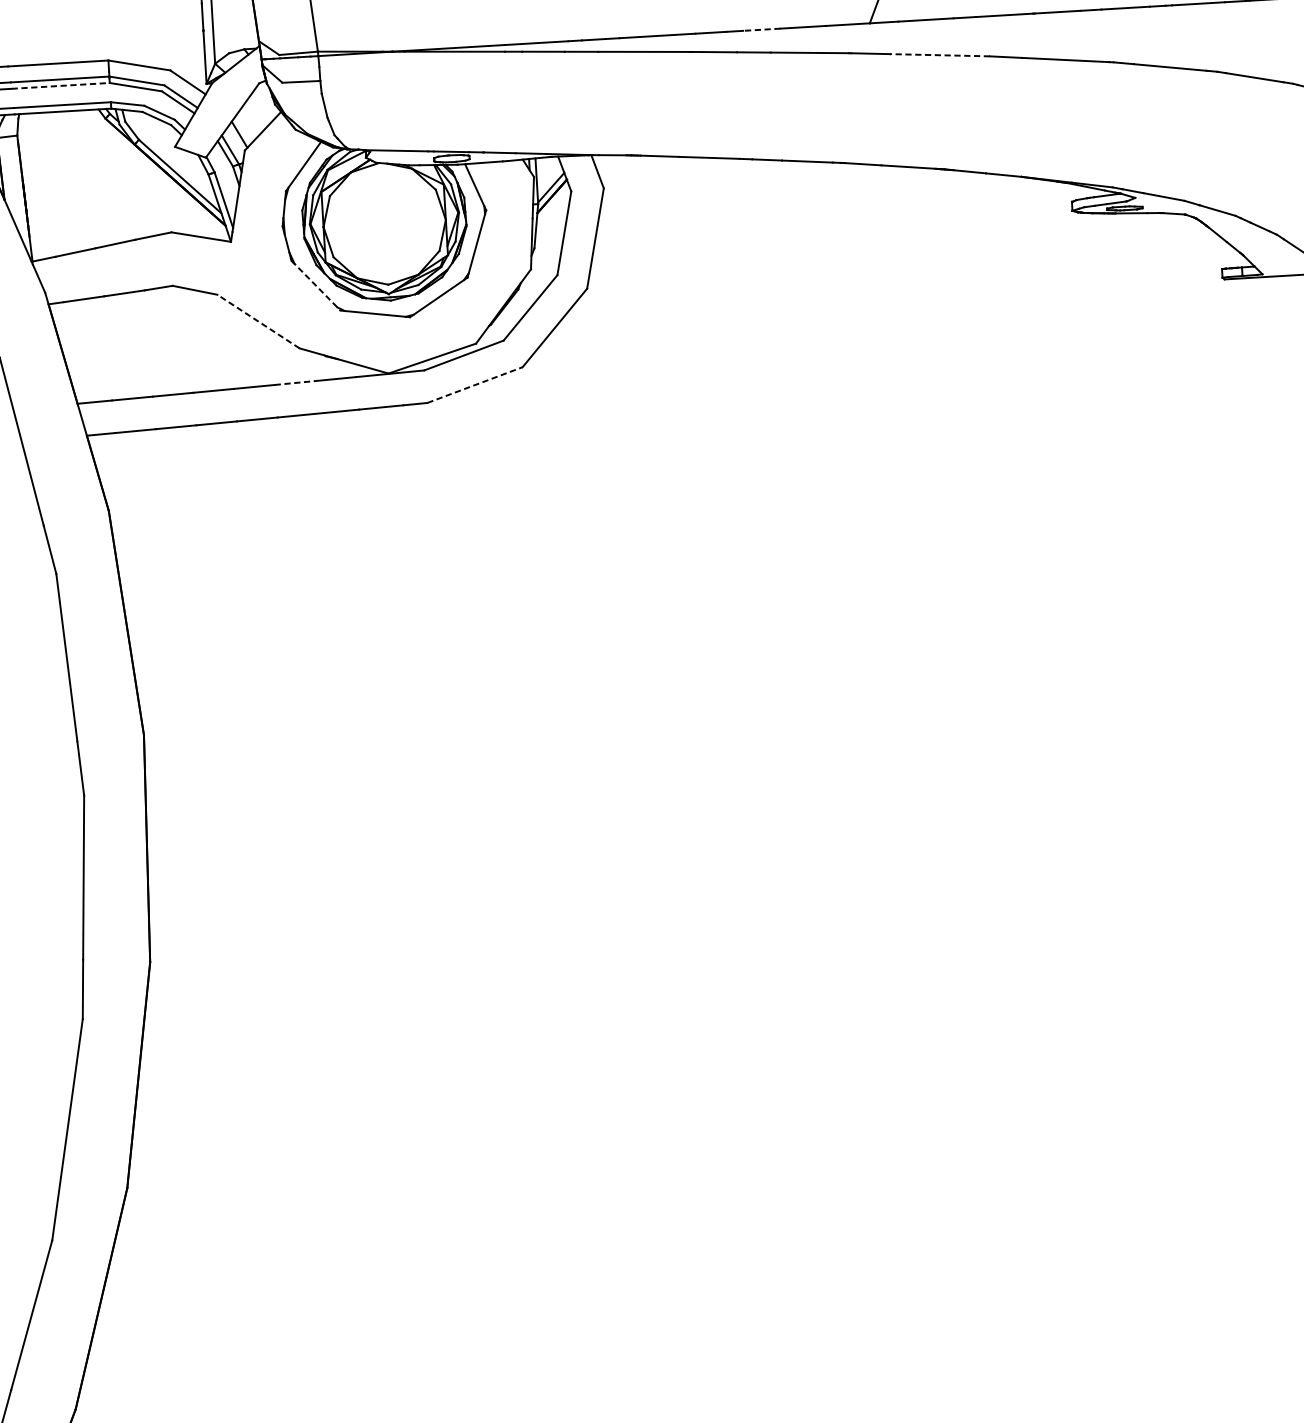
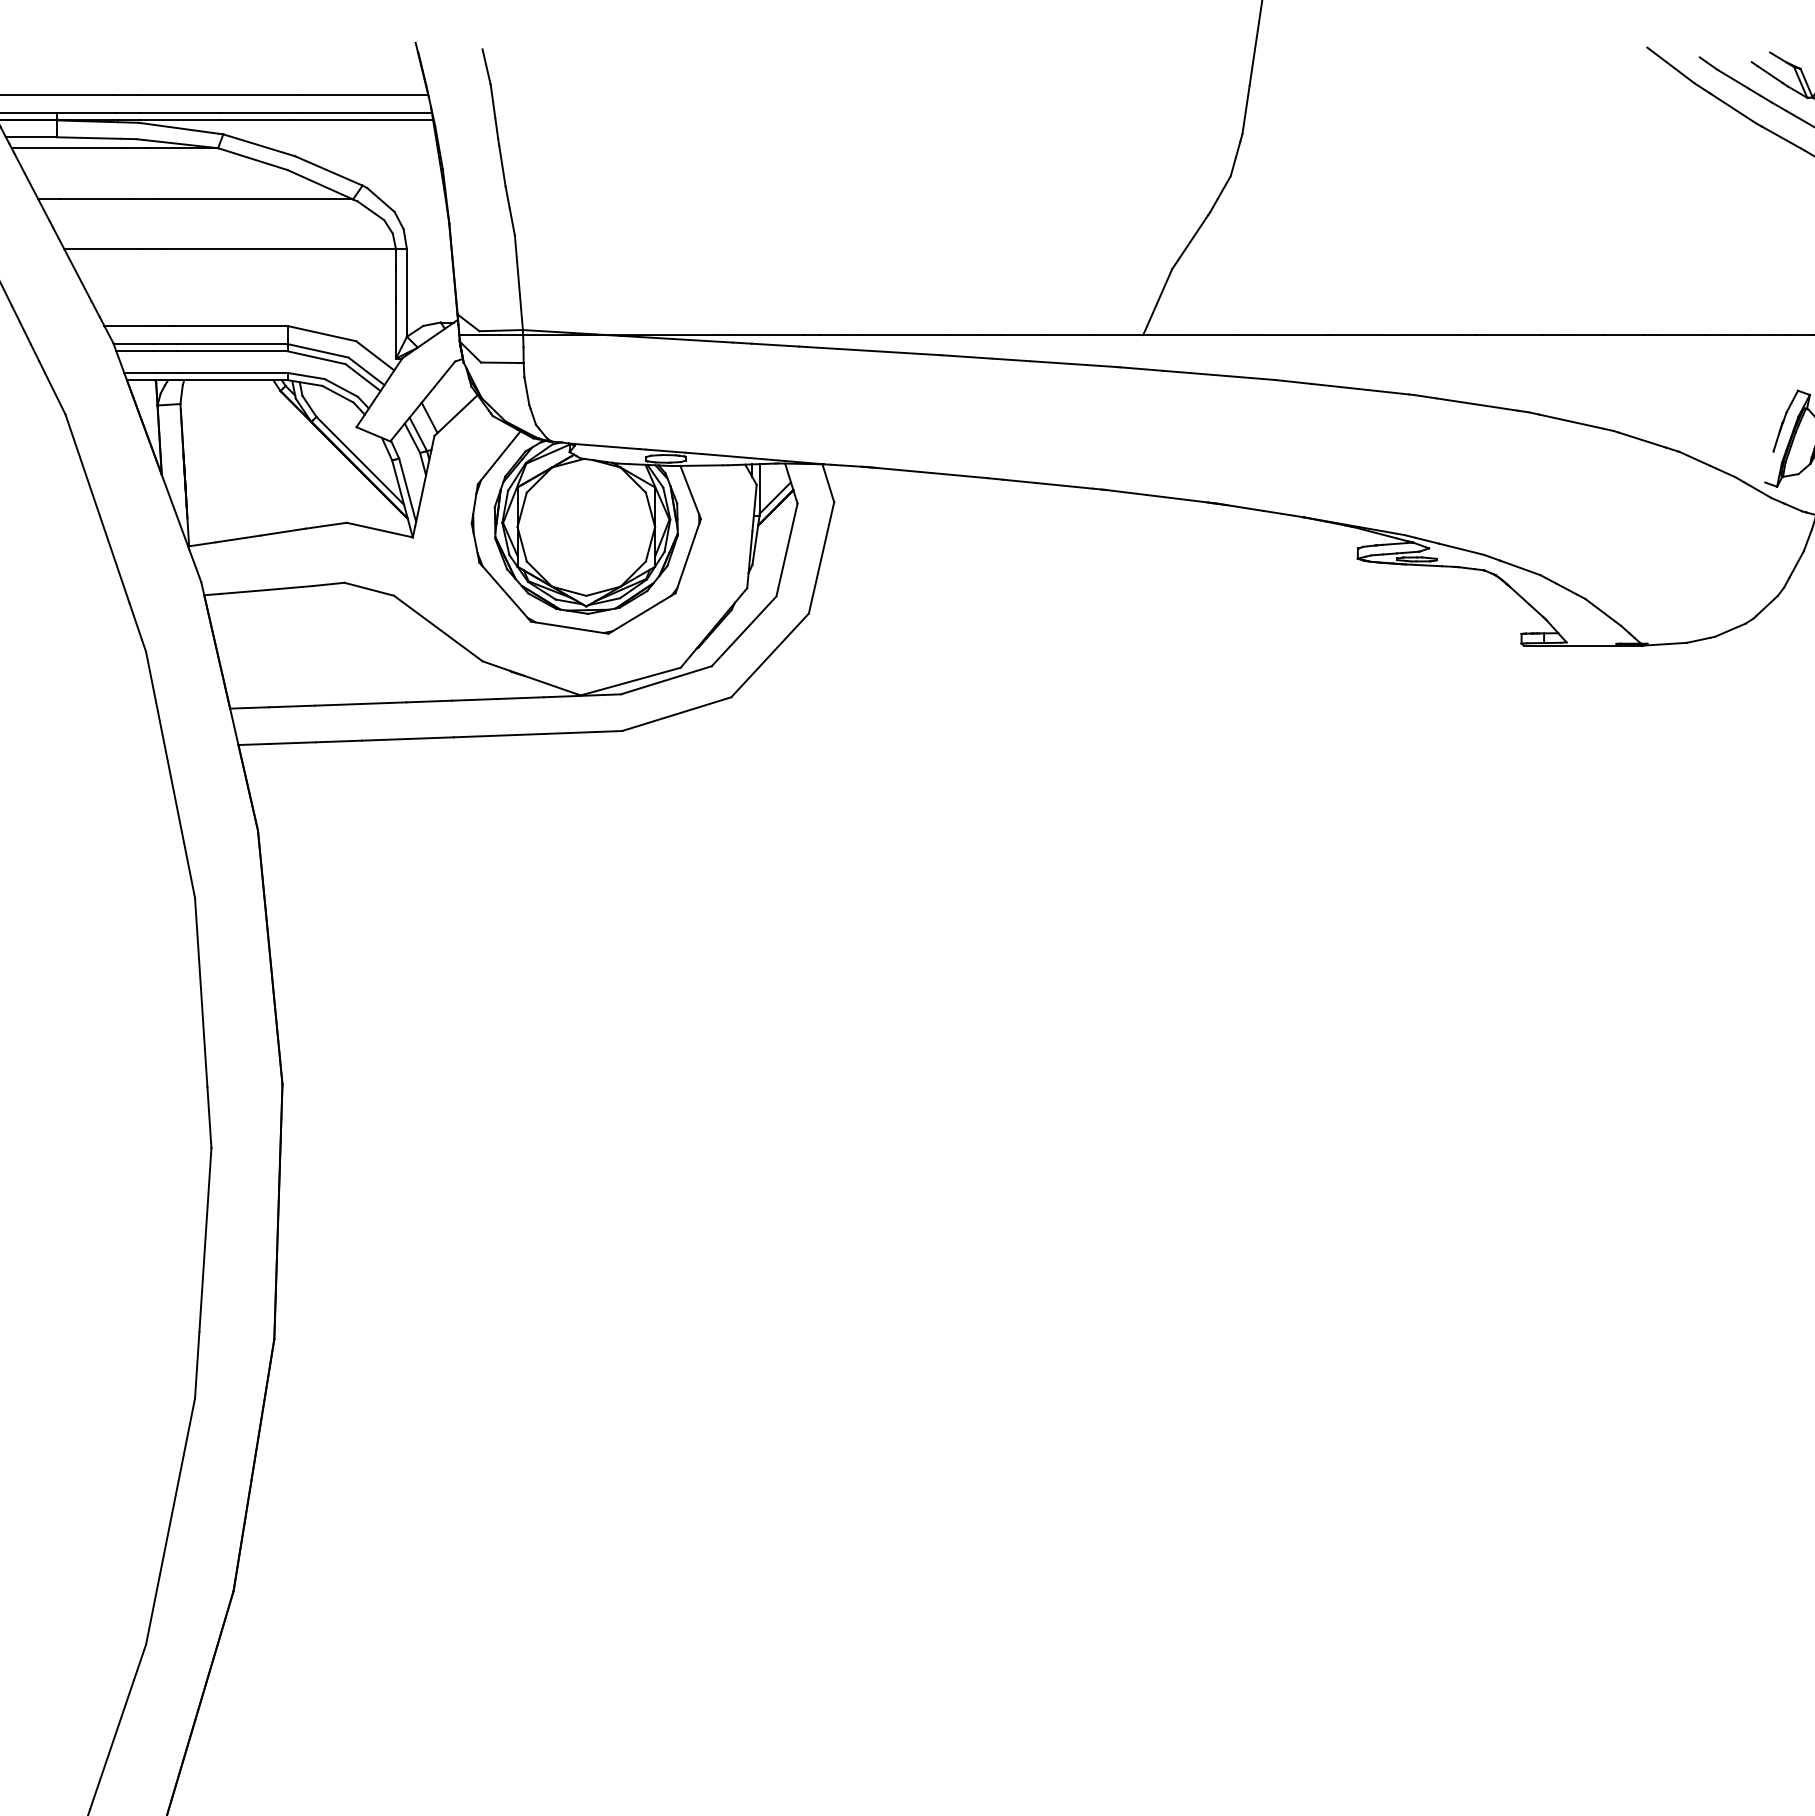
line: (761, 30) -> (1021, 335), dashed -> solid
line: (938, 55) -> (1218, 375), dashed -> solid
line: (60, 86) -> (232, 351), dashed -> solid
line: (316, 285) -> (505, 592), dashed -> solid
line: (257, 321) -> (437, 628), dashed -> solid
line: (295, 382) -> (475, 699), dashed -> solid
line: (475, 385) -> (677, 714), dashed -> solid

